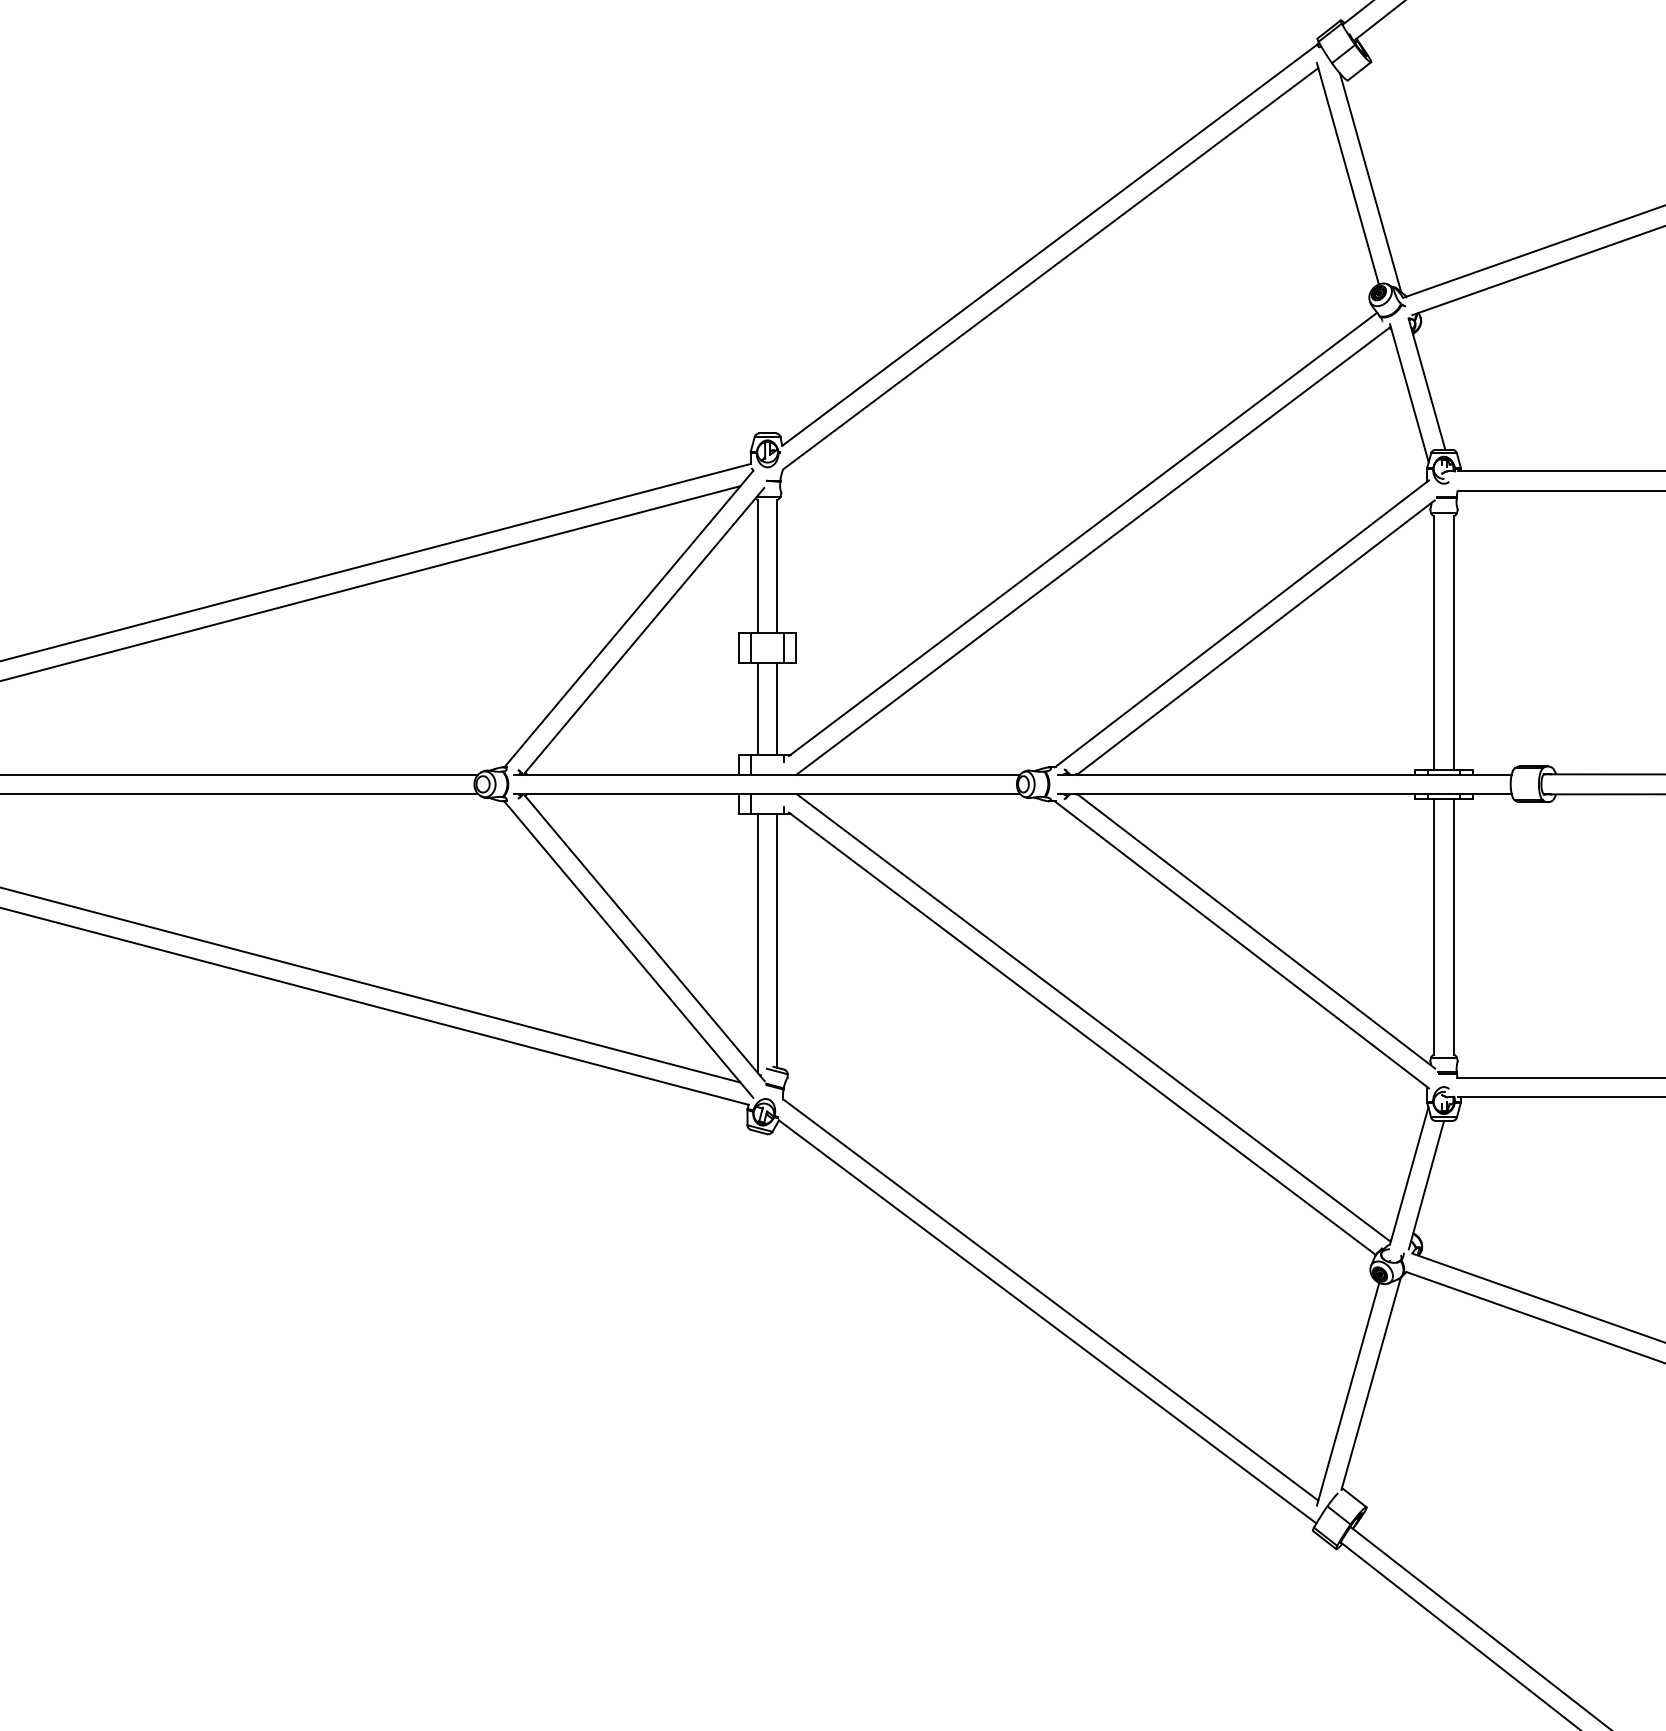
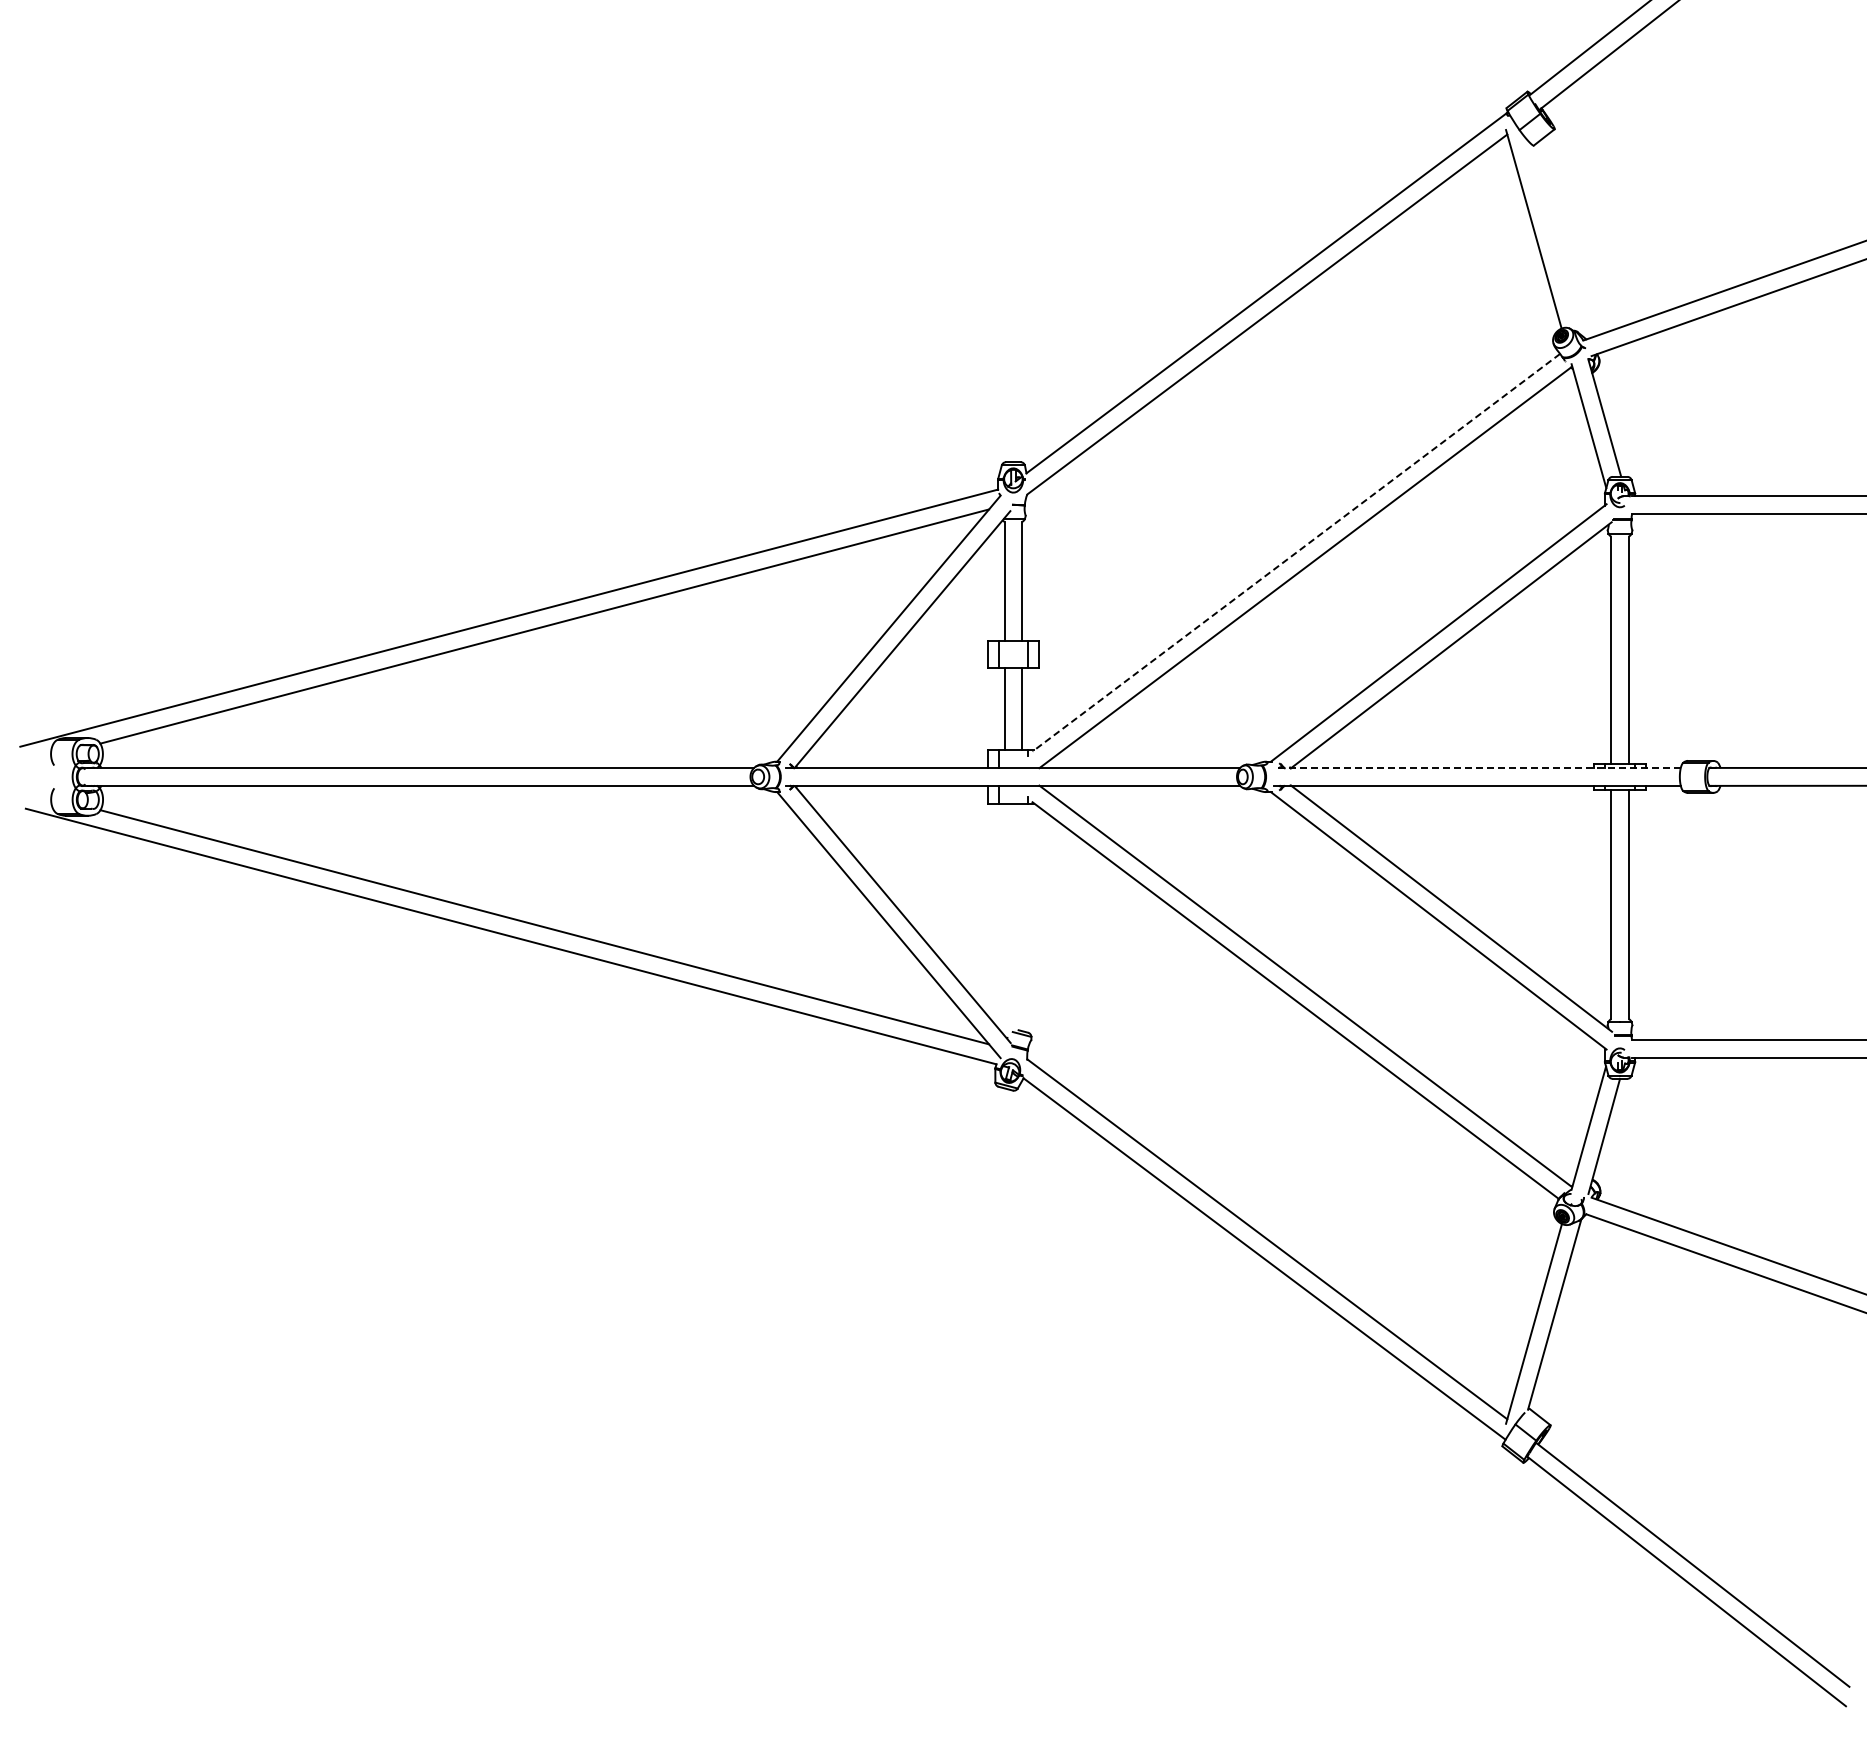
line: (1369, 182) -> (1553, 237), removed
line: (1082, 535) -> (1295, 553), solid -> dashed
line: (1283, 774) -> (1476, 768), solid -> dashed
line: (777, 941) -> (1022, 917), removed
line: (757, 943) -> (1004, 919), removed

